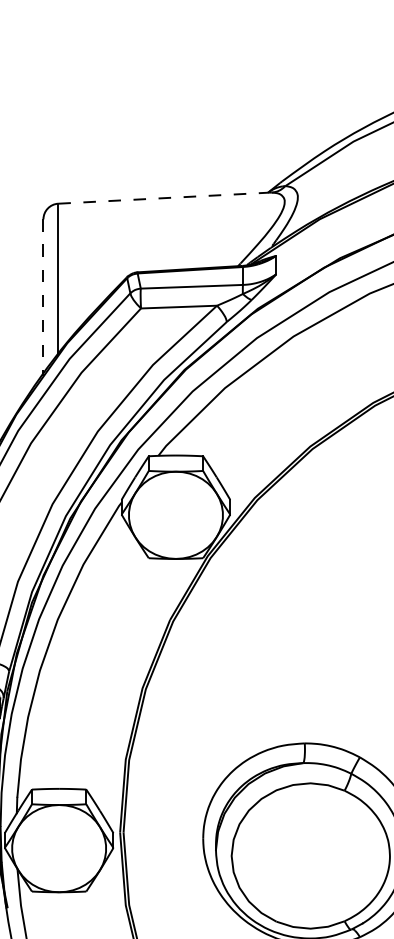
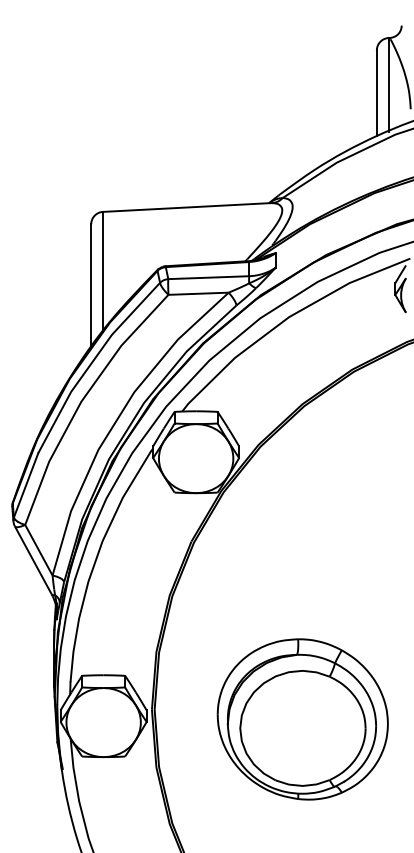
line: (163, 198) -> (186, 207), dashed -> solid
line: (43, 297) -> (91, 286), dashed -> solid

